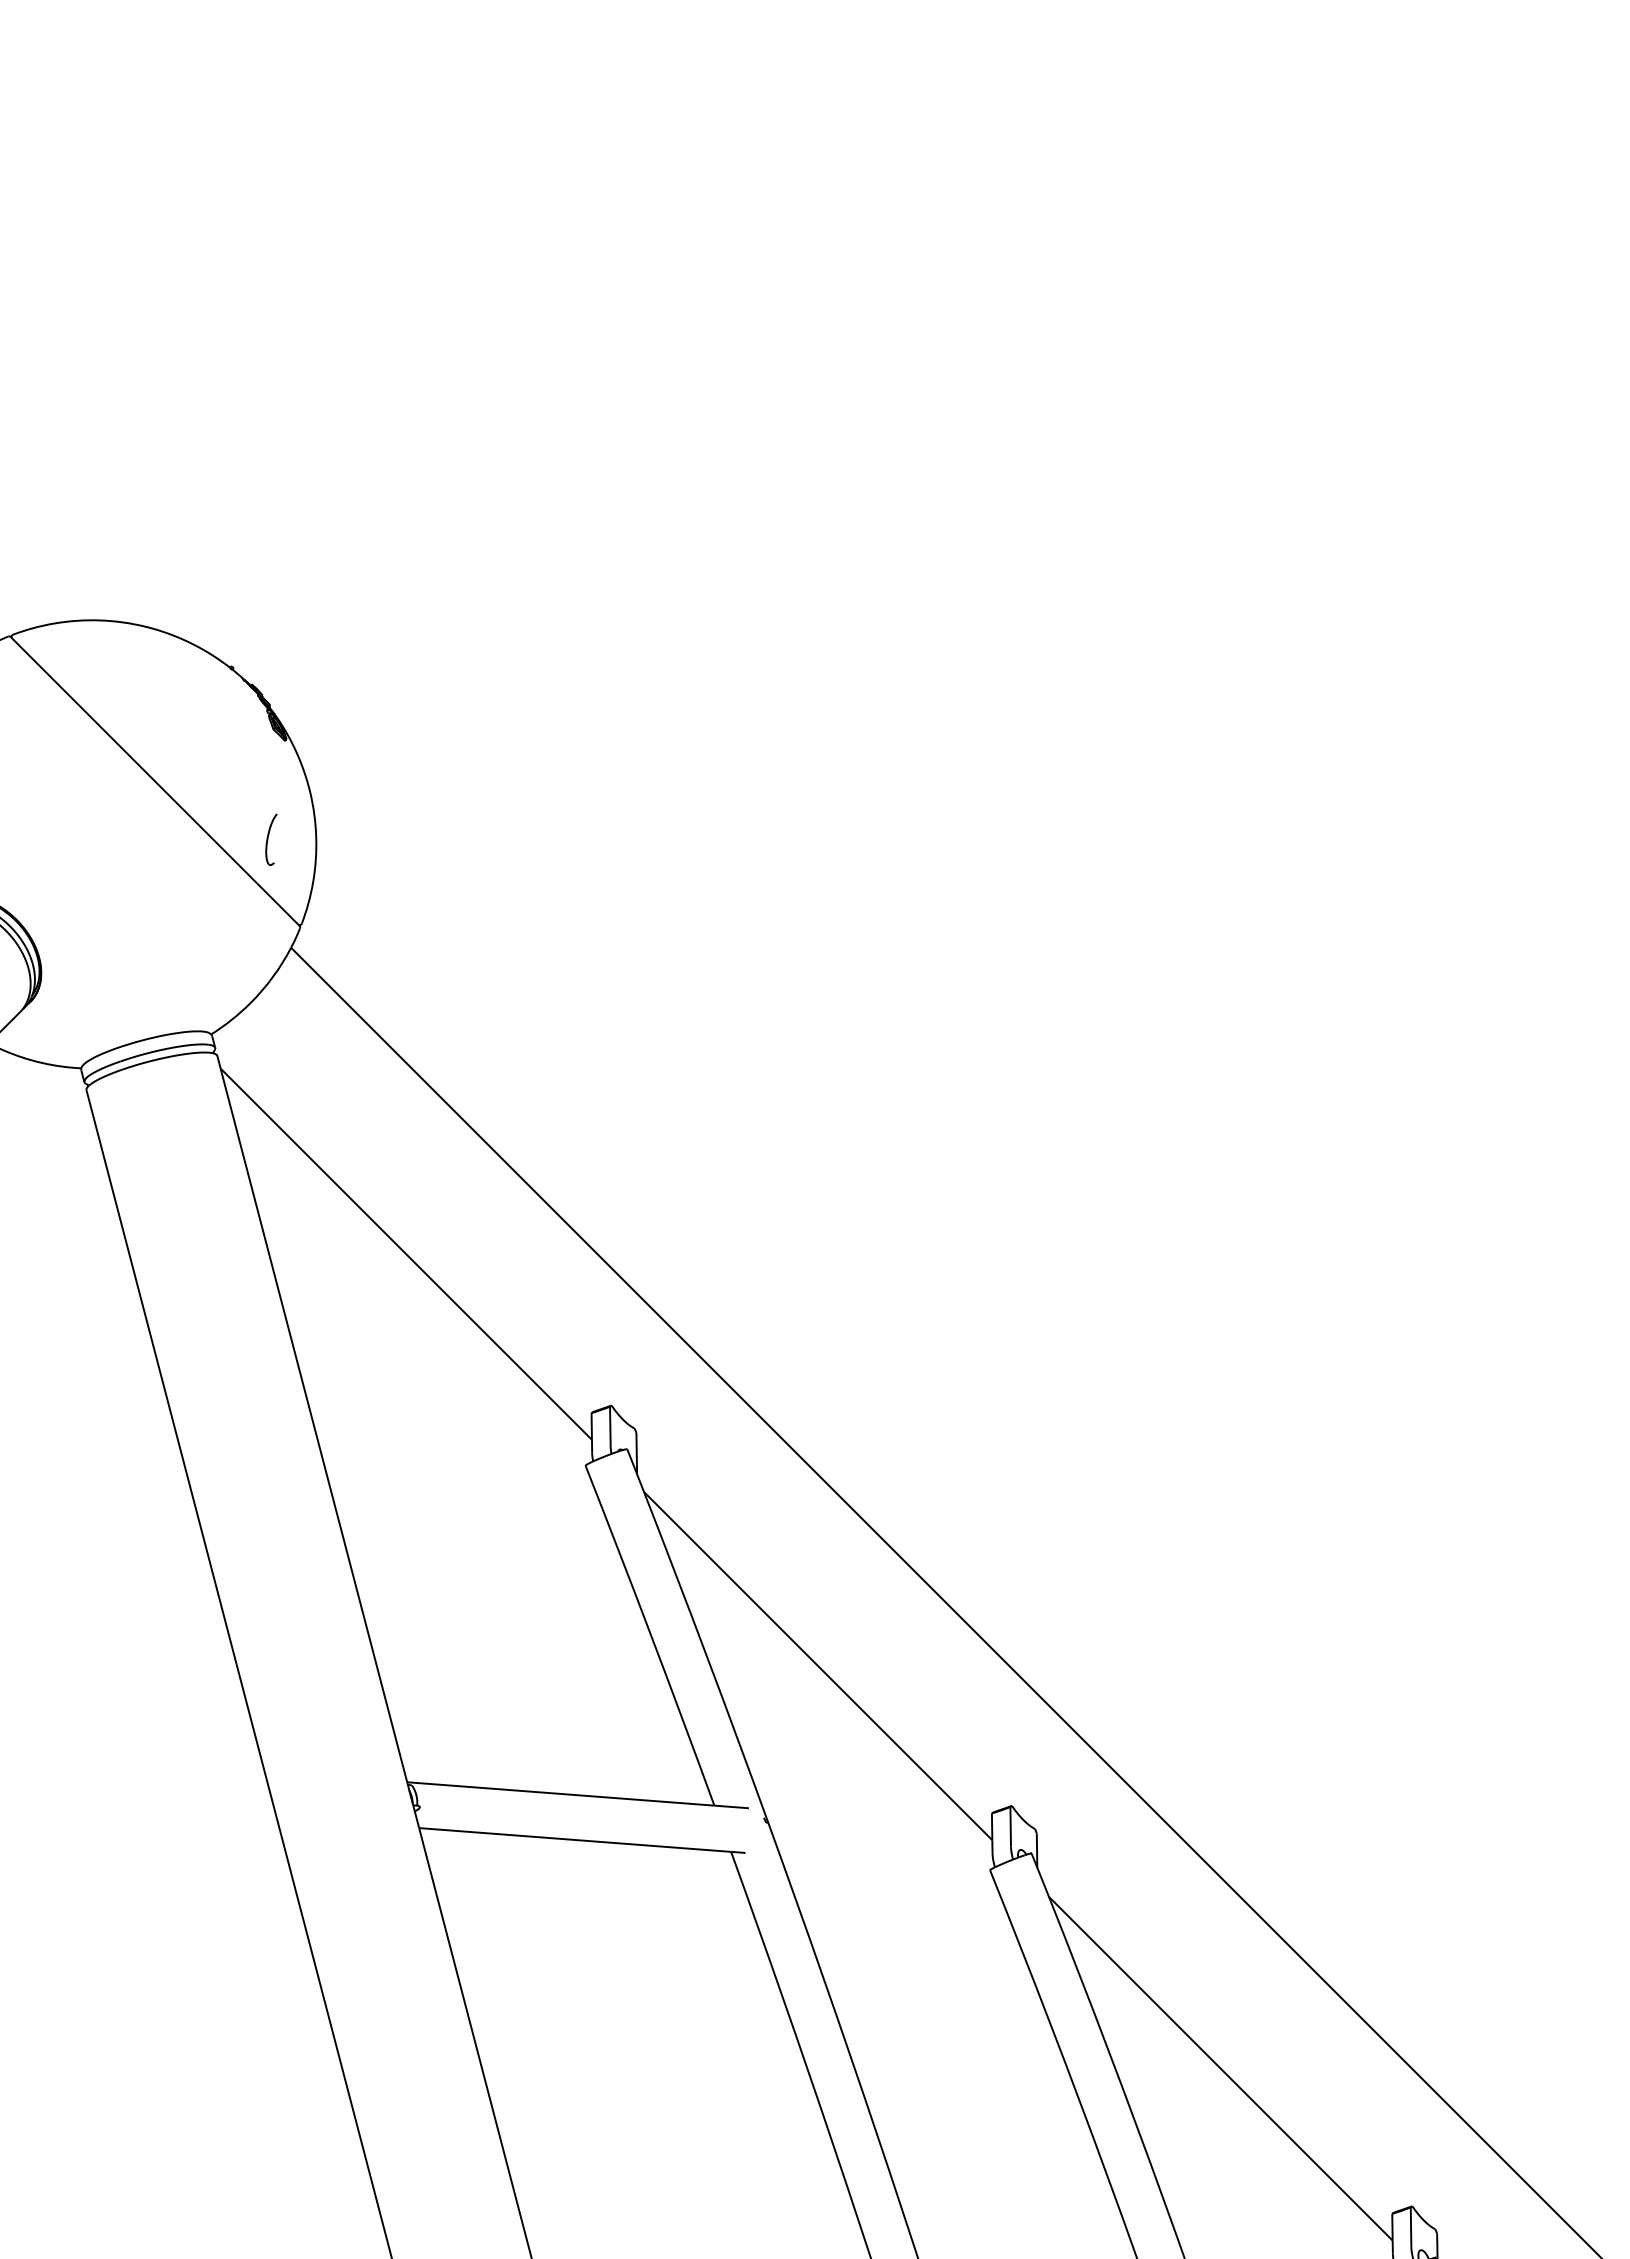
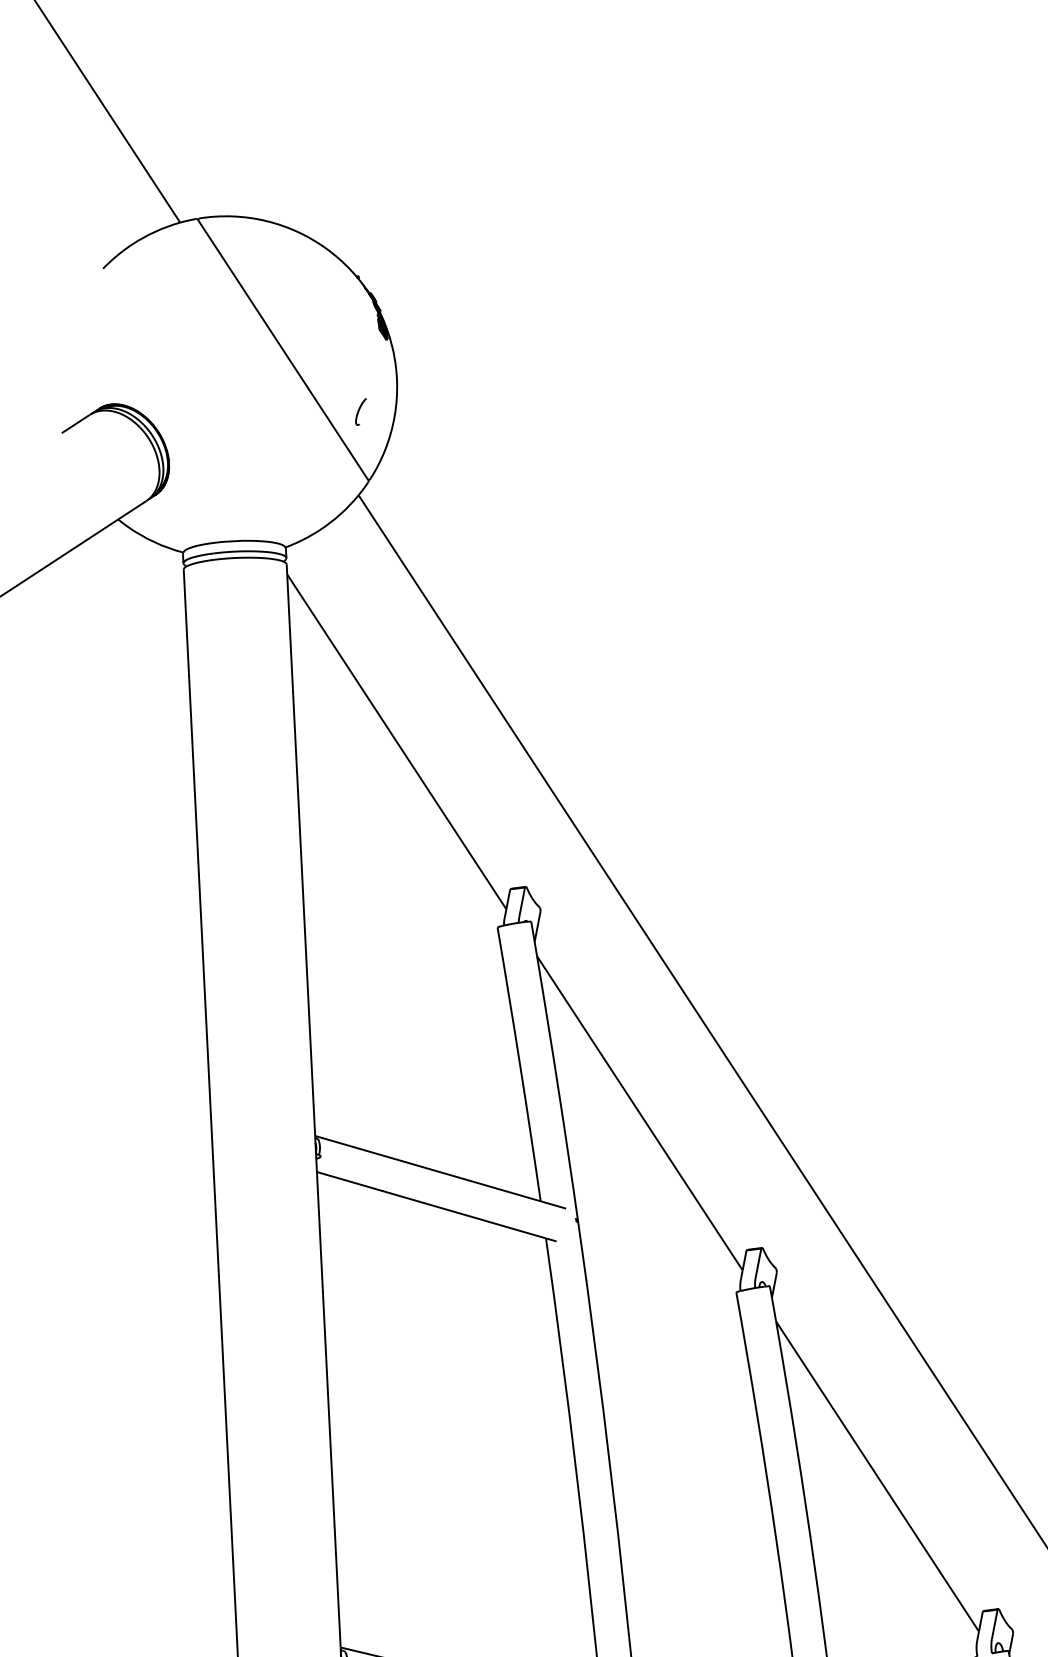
part: (270, 839) -> (360, 411), size x0.71

